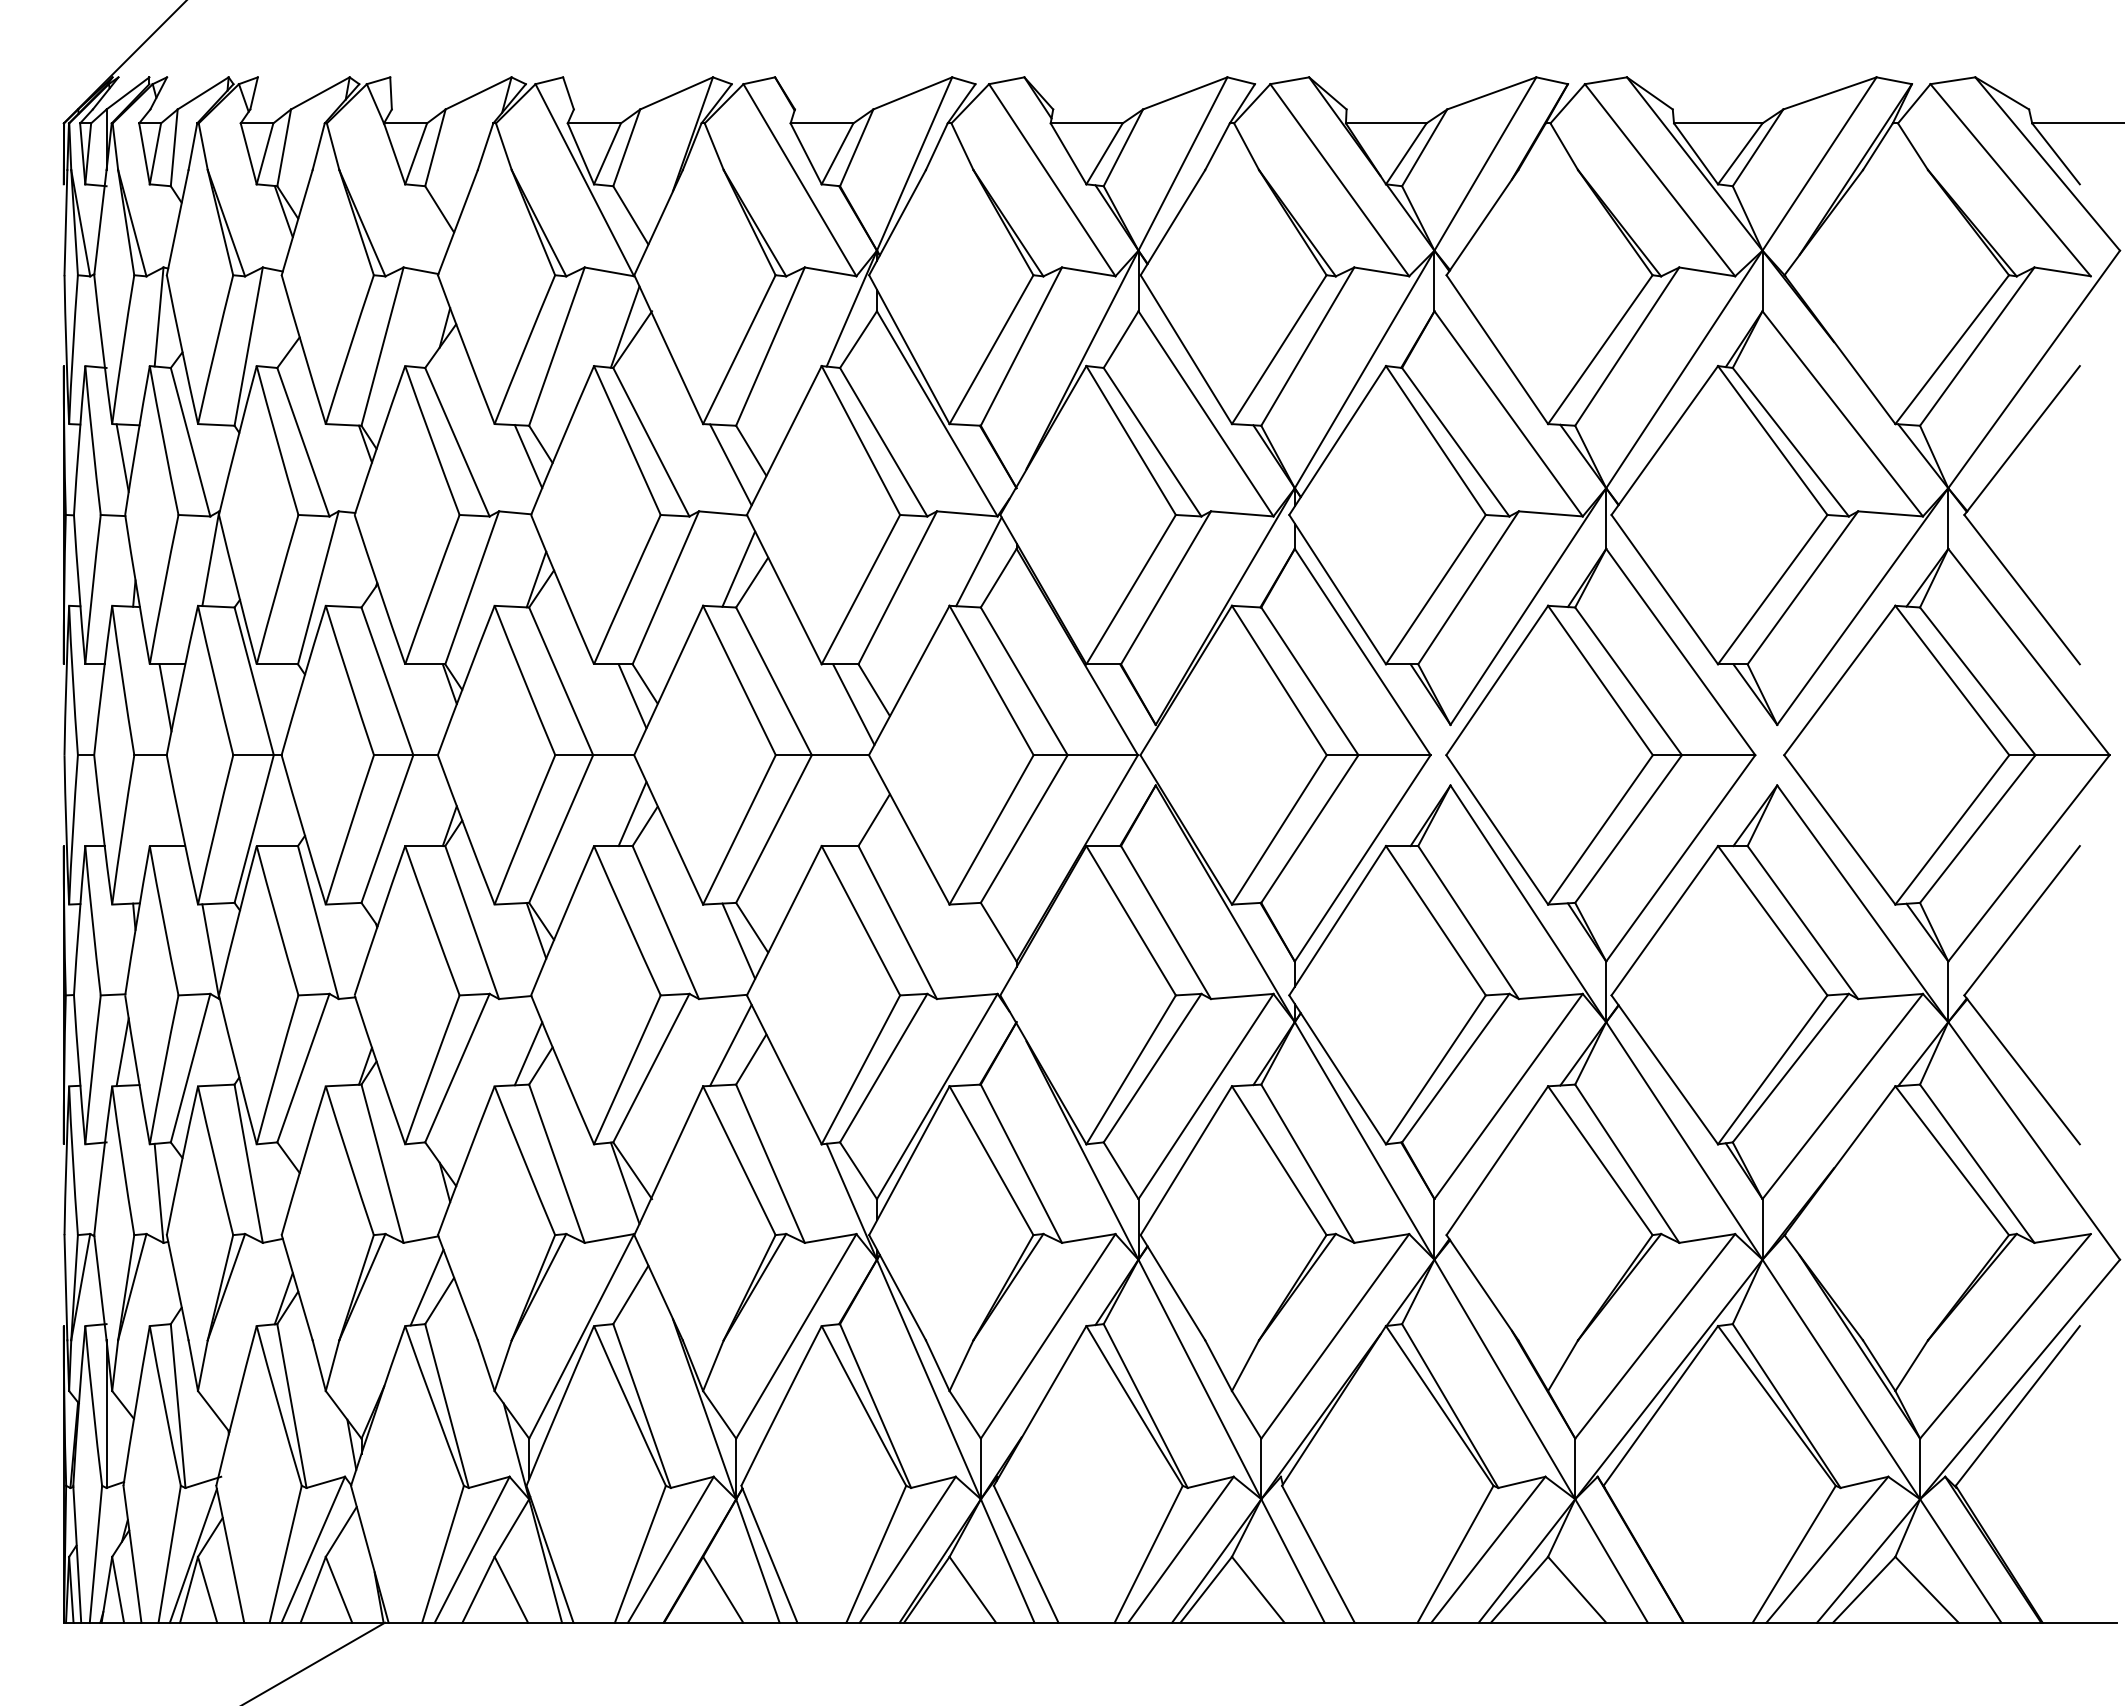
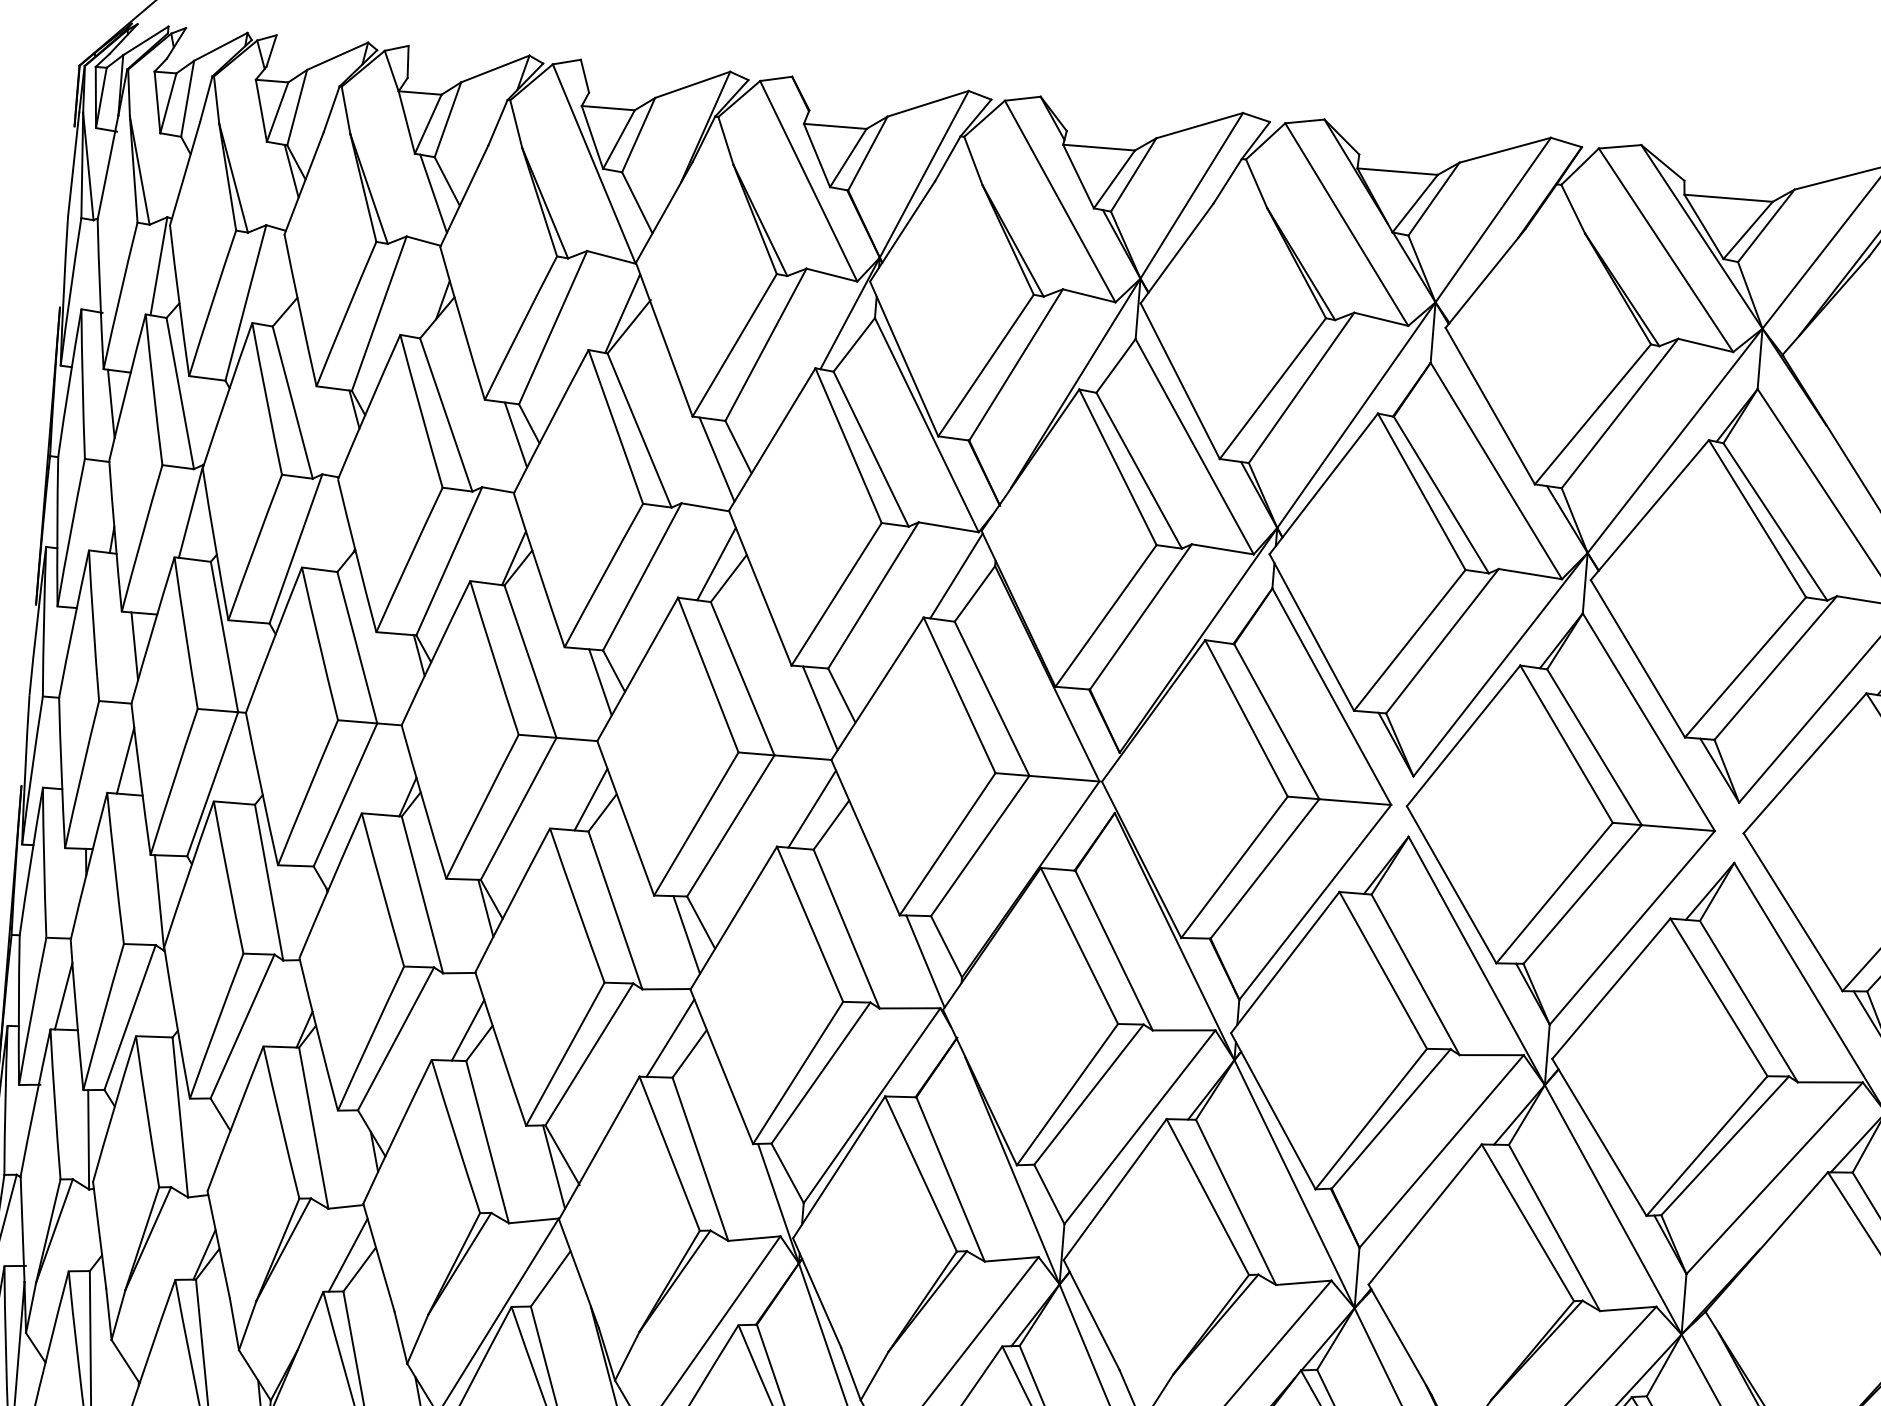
line: (426, 222) -> (433, 193), added
line: (853, 805) -> (811, 808), added
line: (165, 812) -> (125, 760), added
line: (978, 948) -> (925, 961), added

